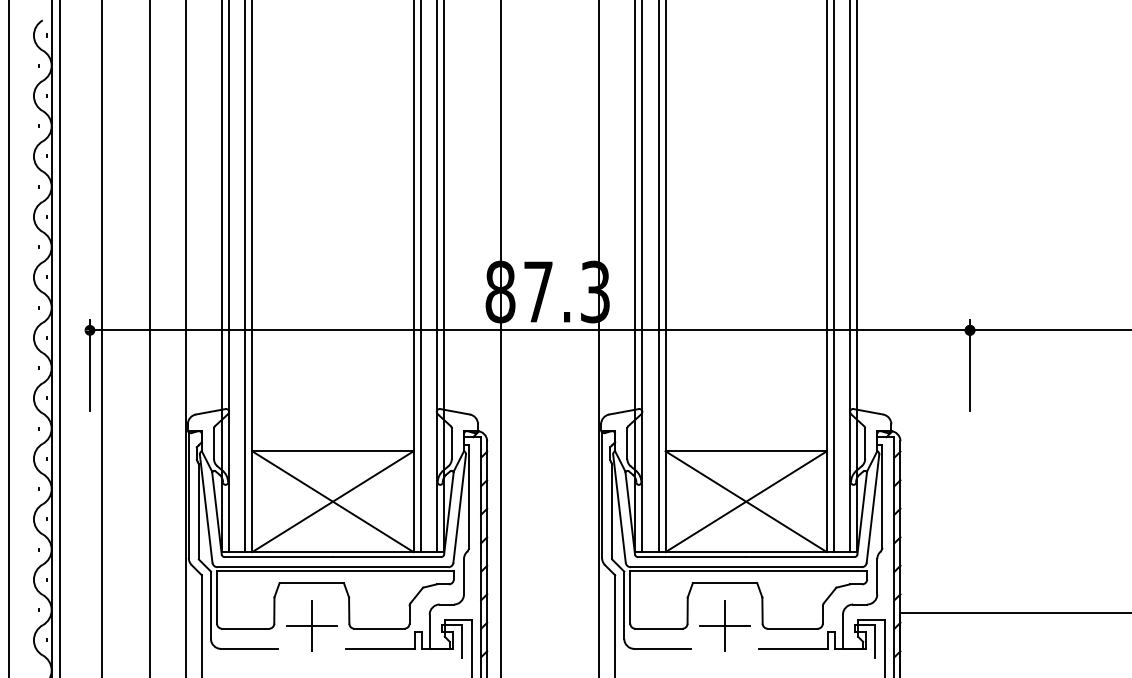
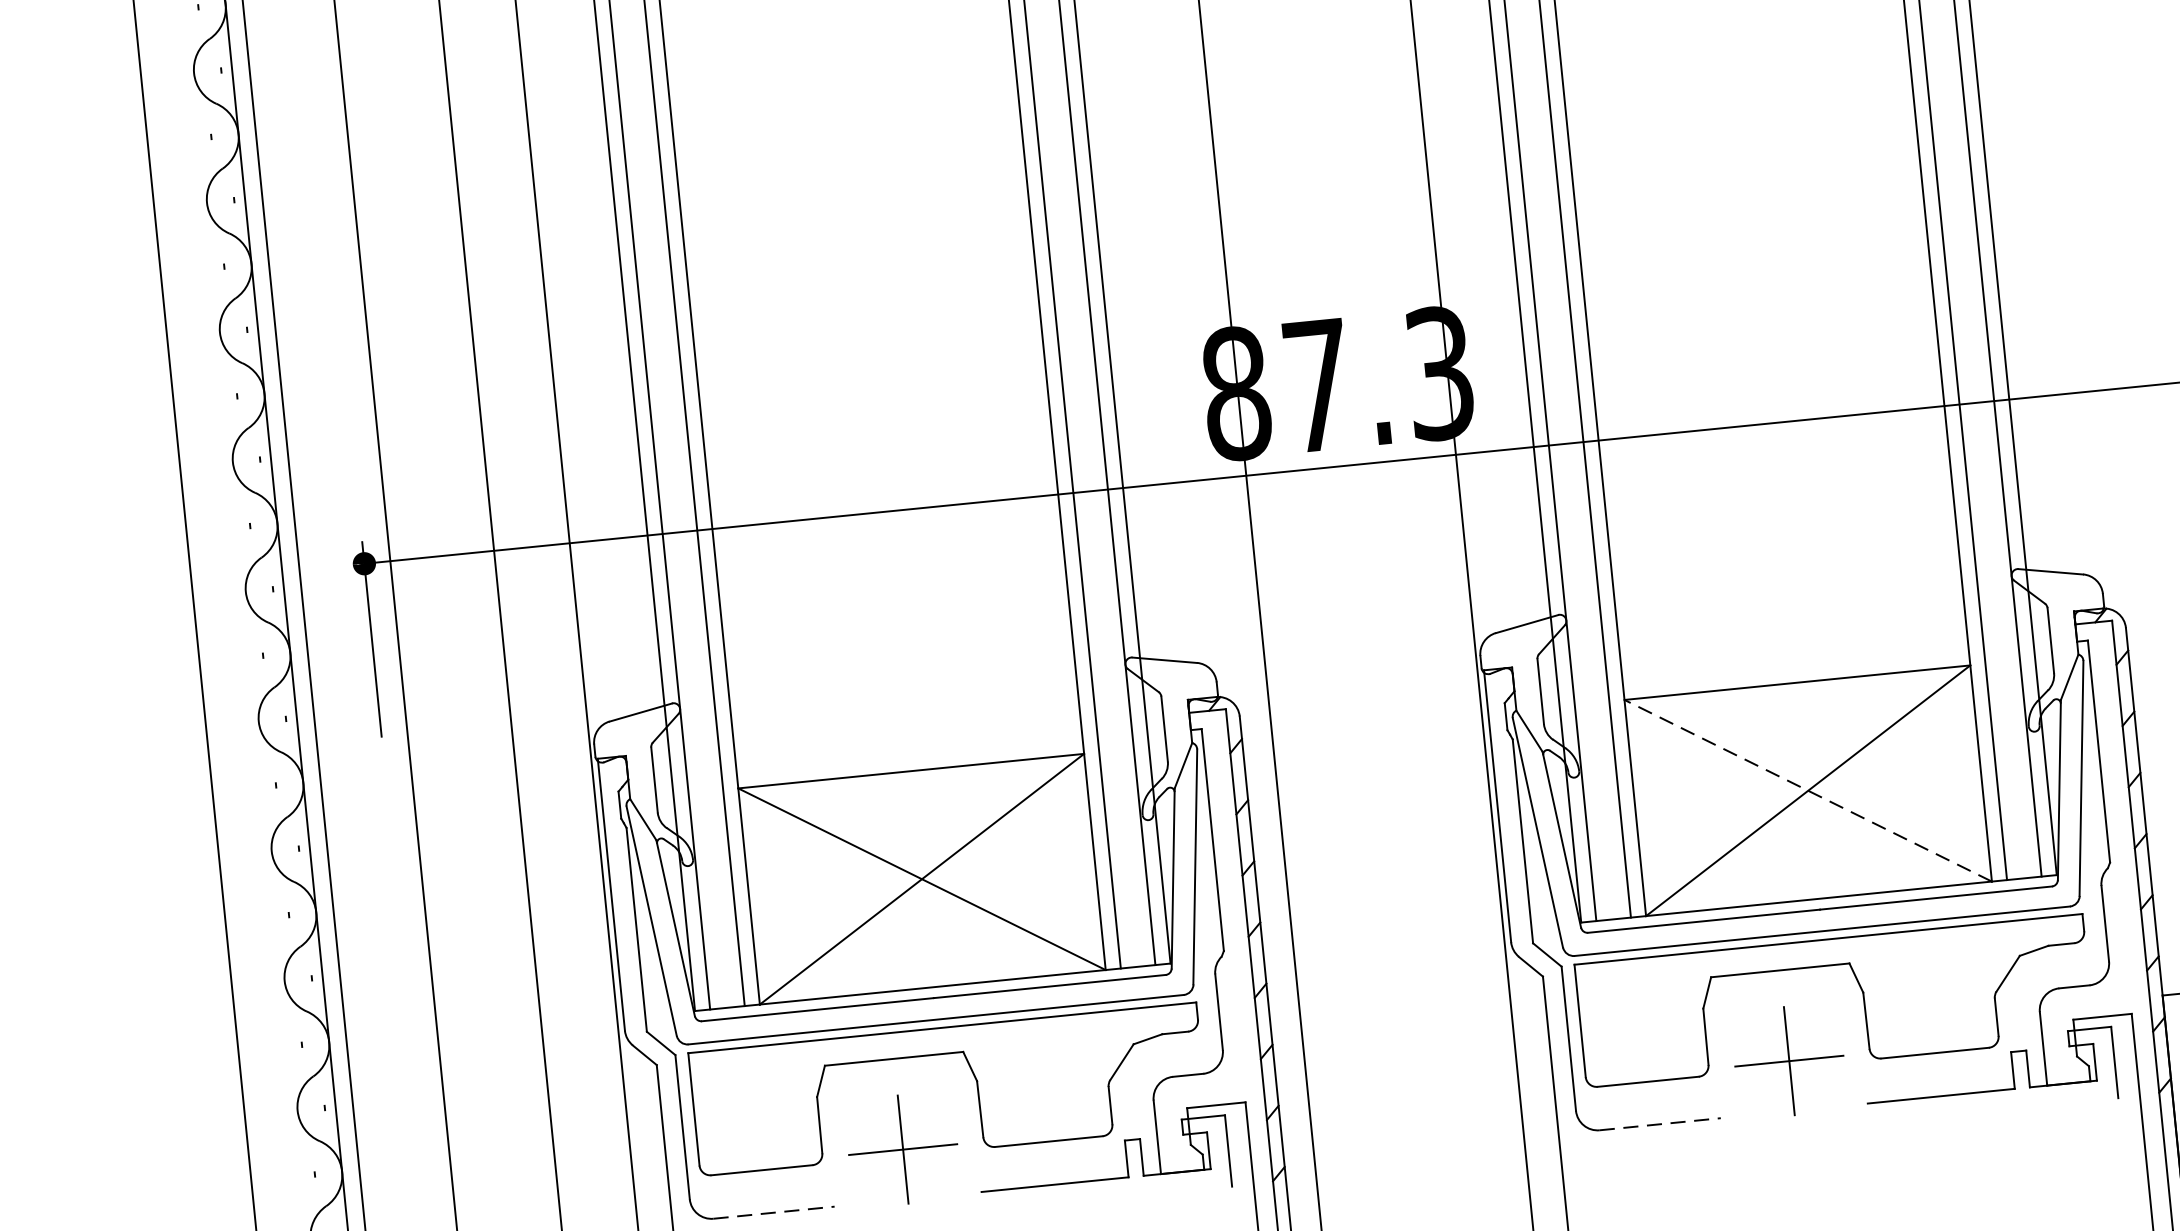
line: (745, 501) -> (1806, 790), solid -> dashed
line: (249, 648) -> (774, 1211), solid -> dashed
line: (663, 648) -> (1662, 1123), solid -> dashed

